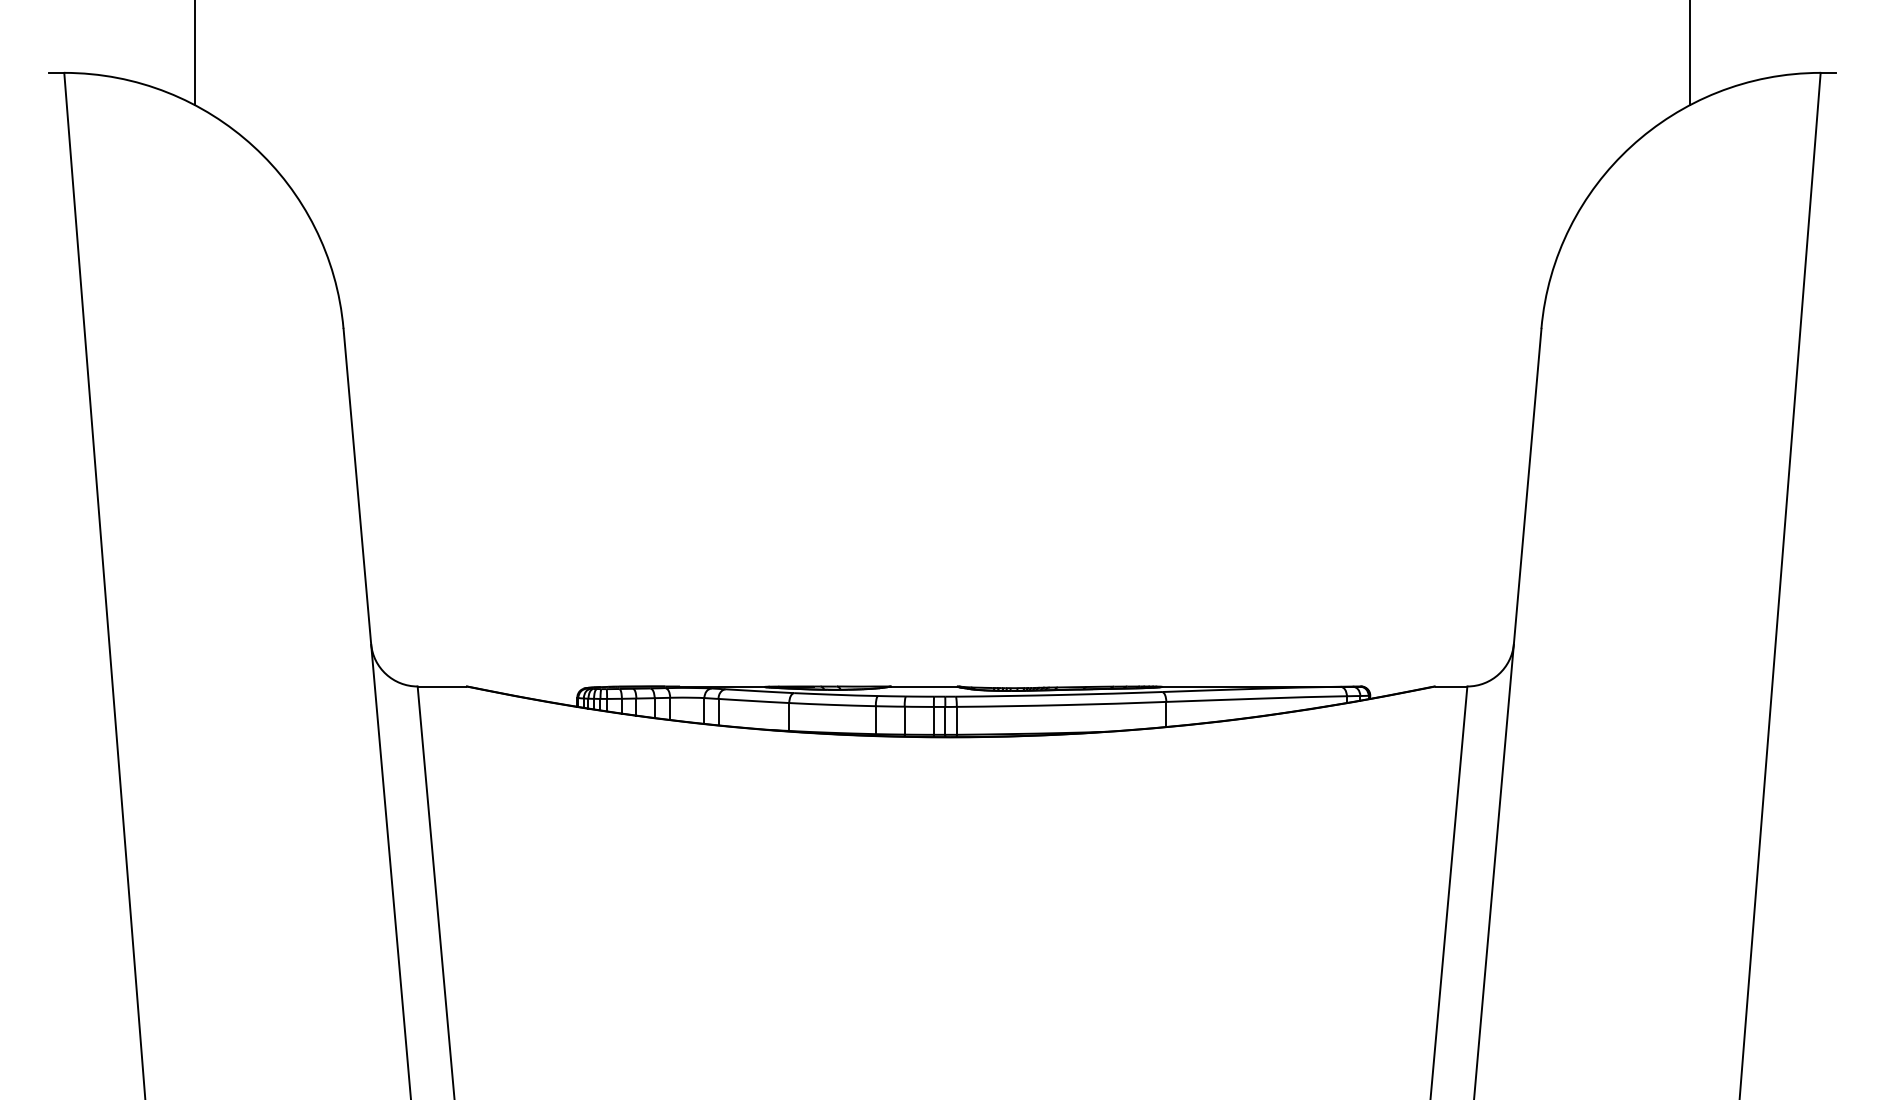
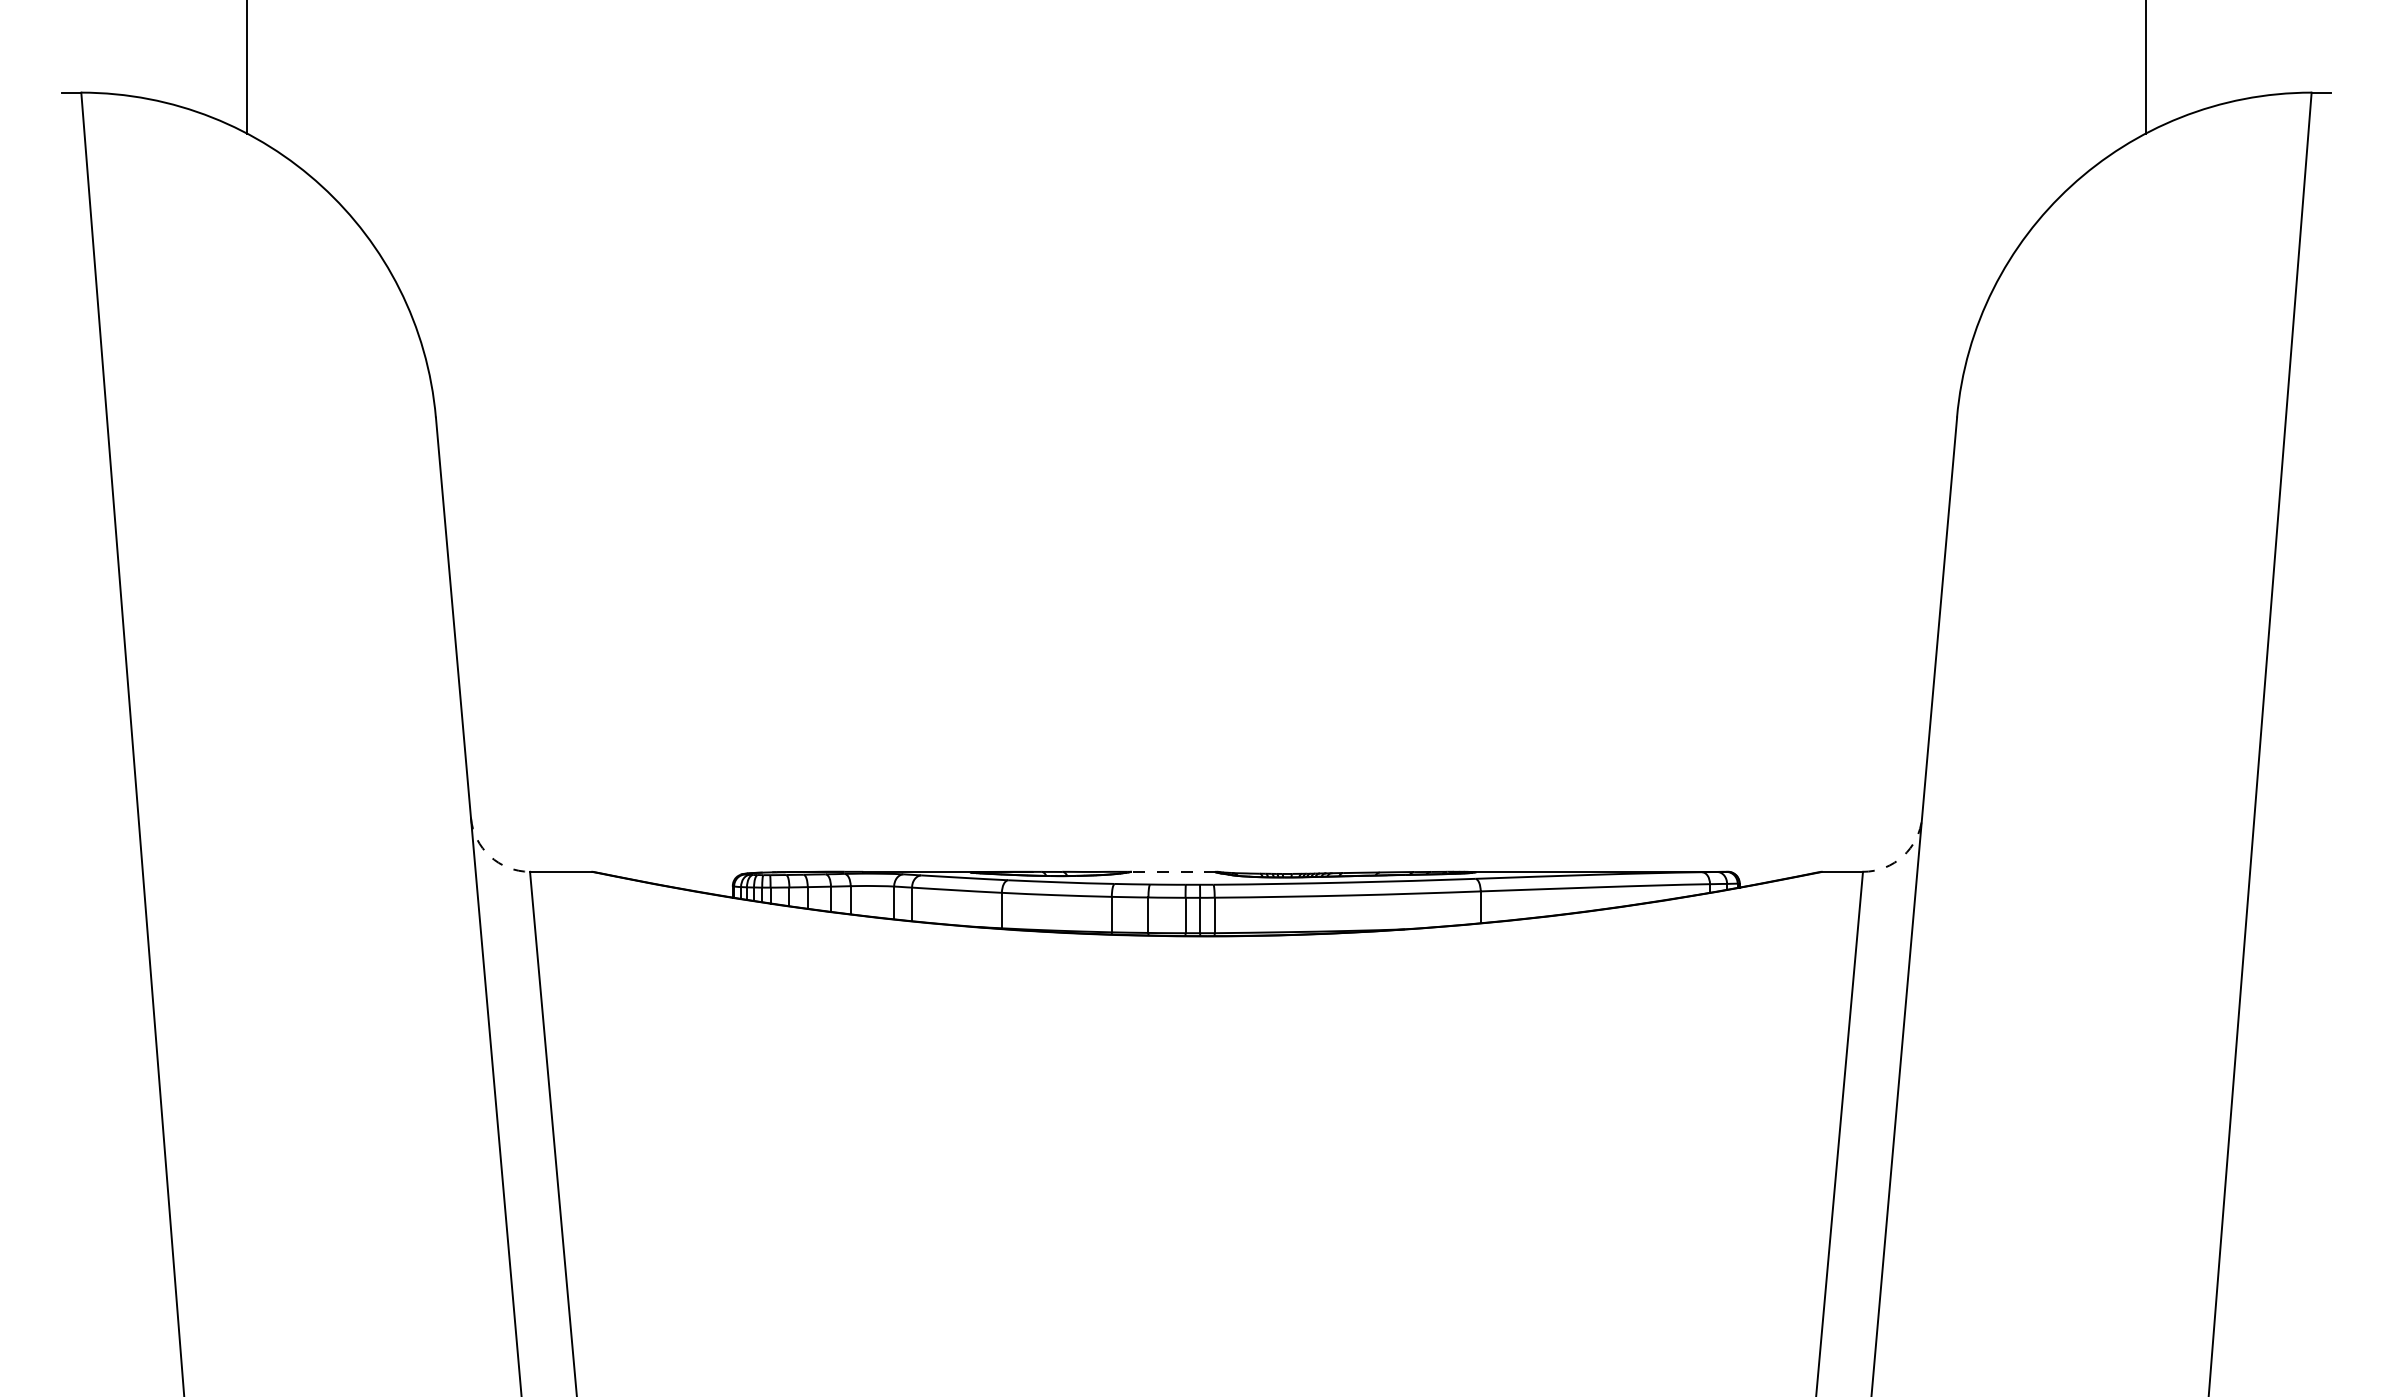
arc: (385, 674) -> (489, 856), solid -> dashed
arc: (1499, 674) -> (1903, 856), solid -> dashed
line: (922, 686) -> (1171, 871), solid -> dashed

